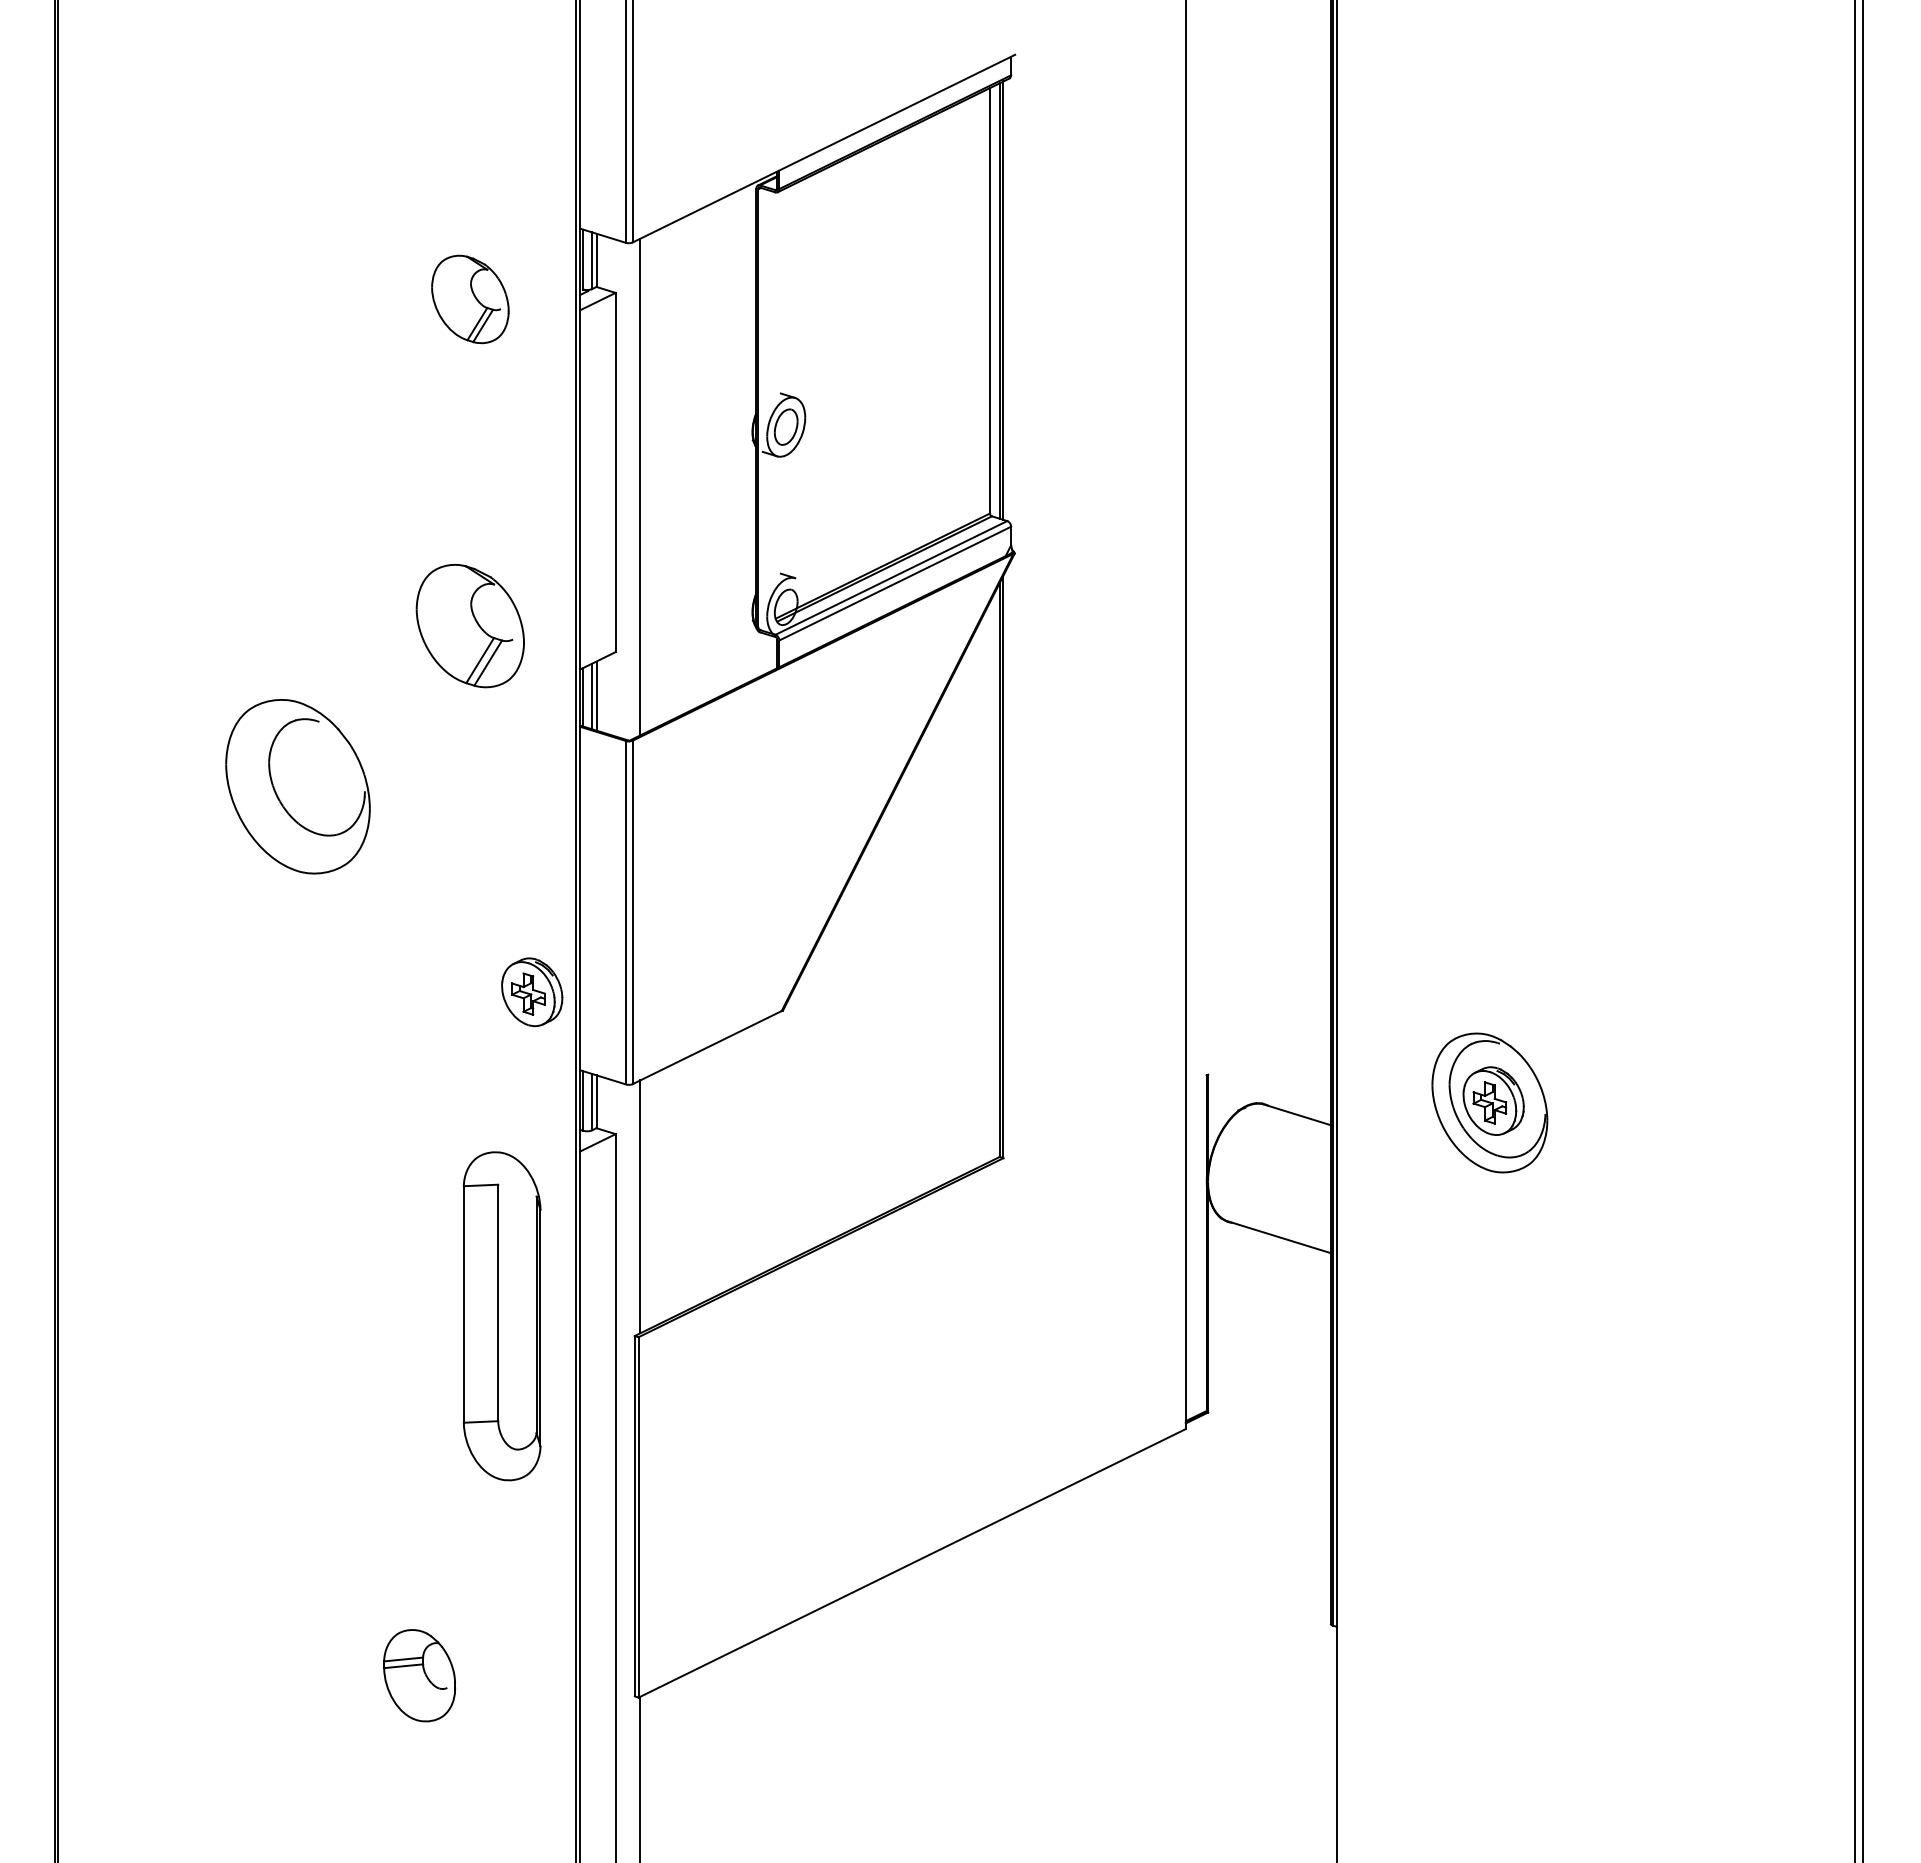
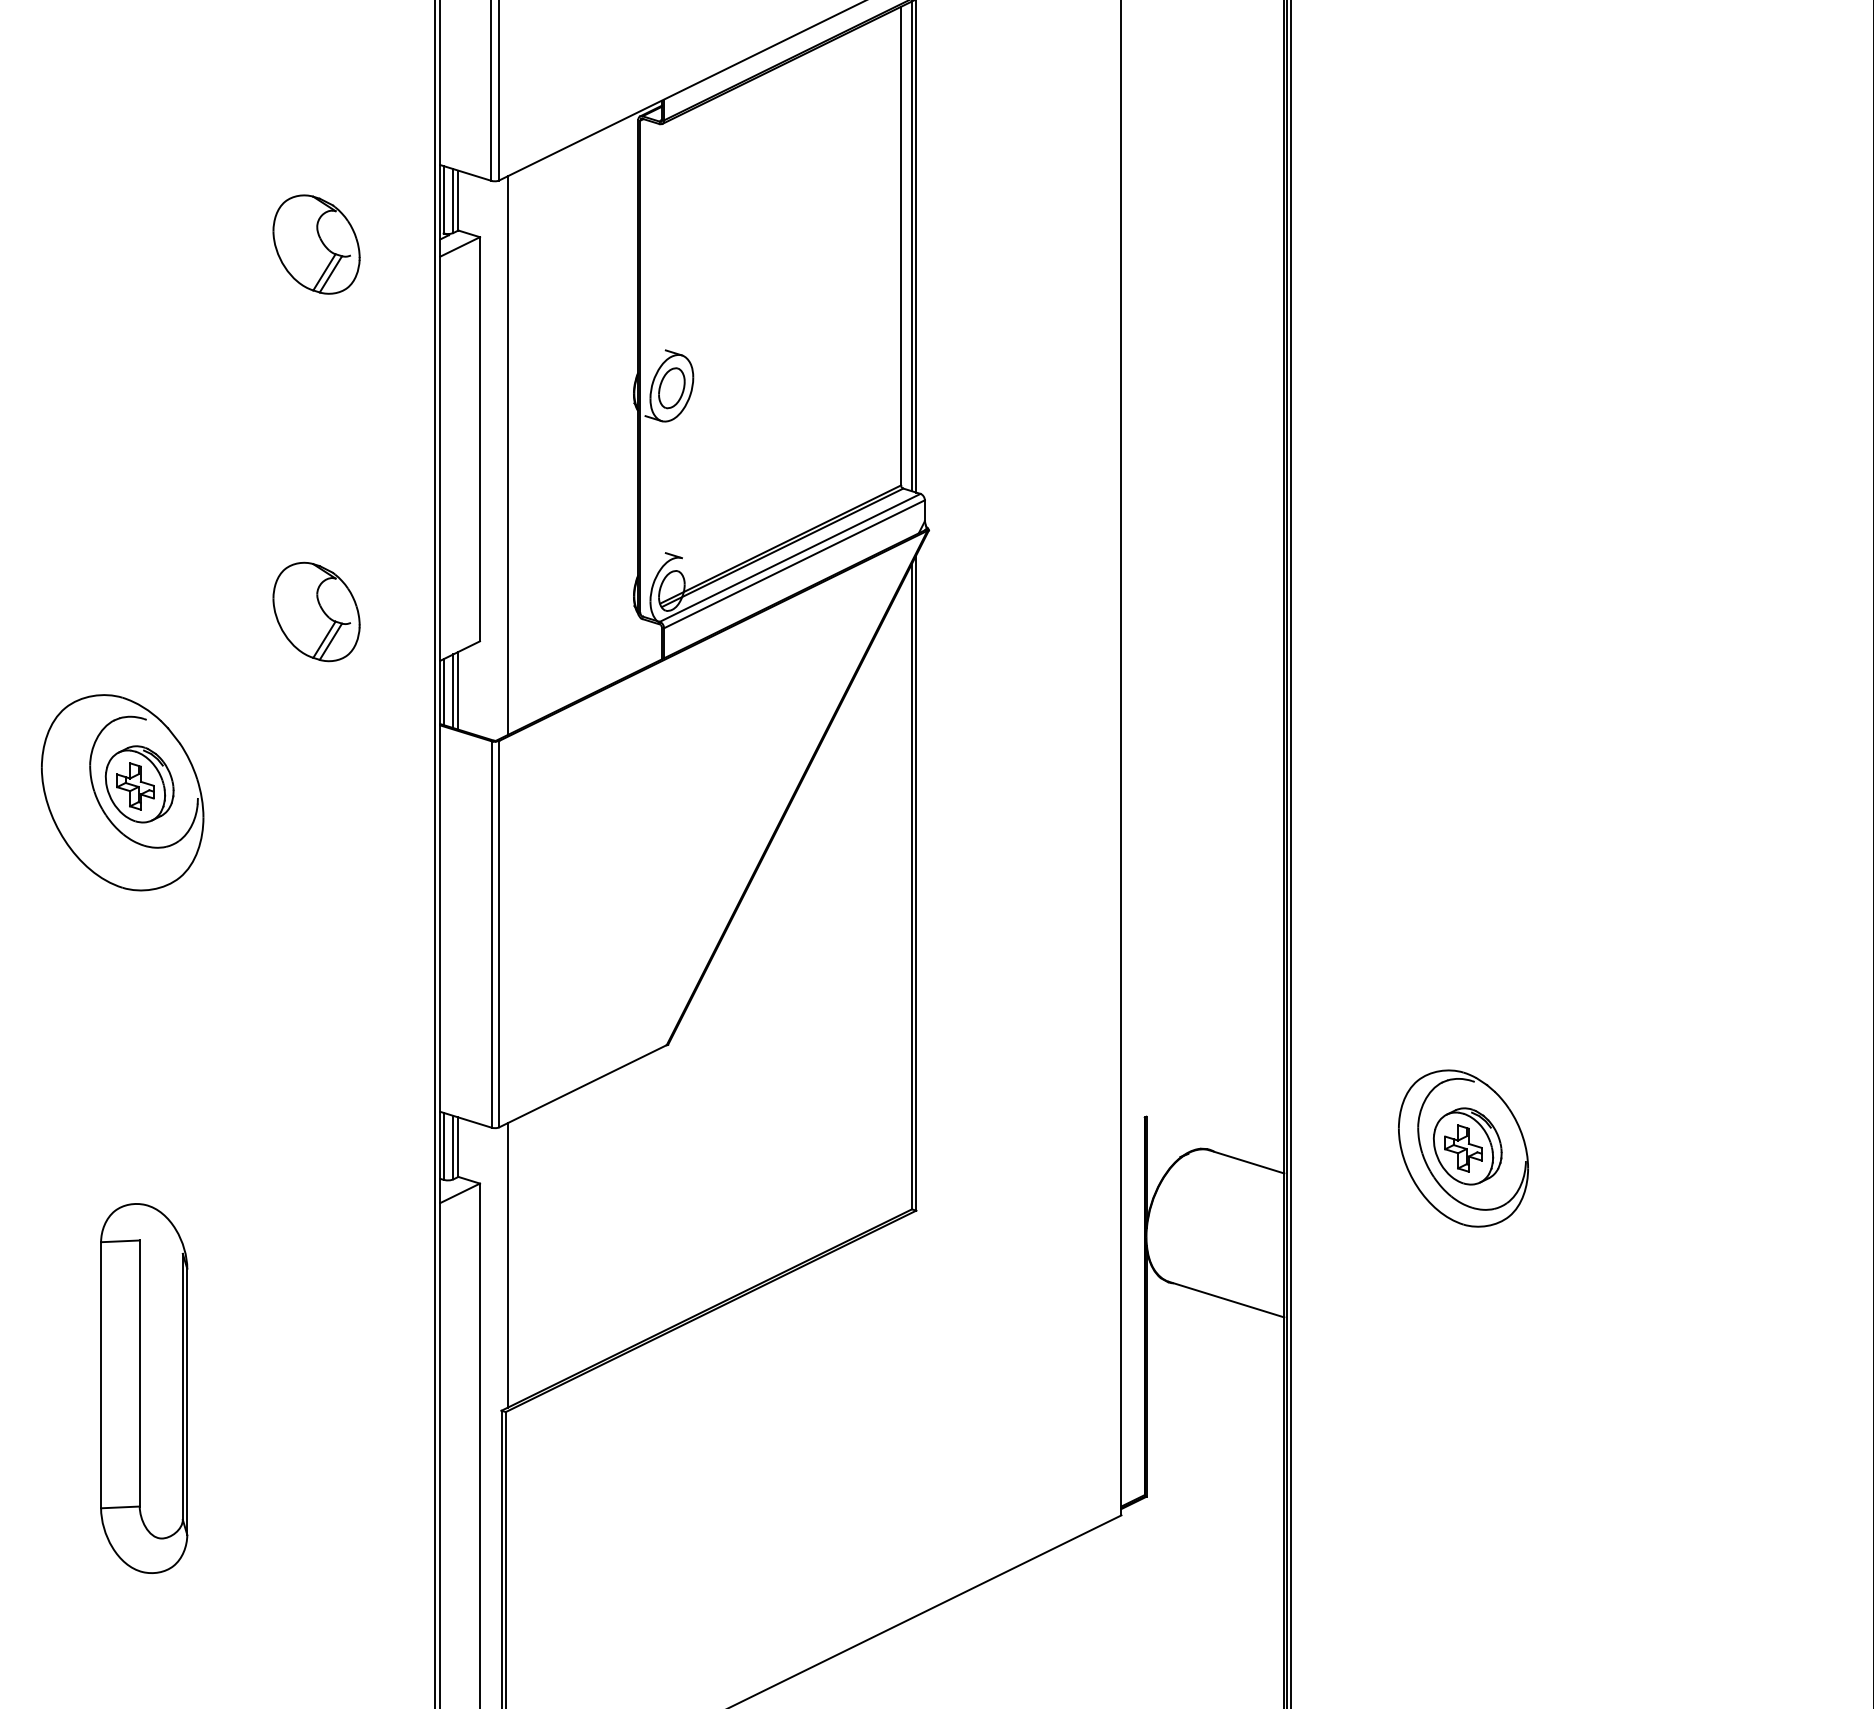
part: (470, 625) -> (316, 611), size x0.71
part: (532, 992) -> (140, 784), moved
part: (501, 1316) -> (143, 1388), moved

